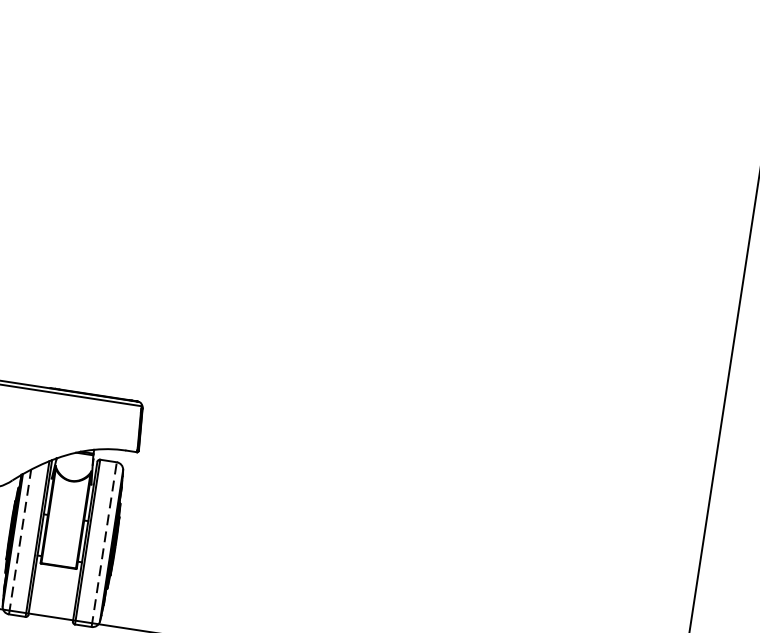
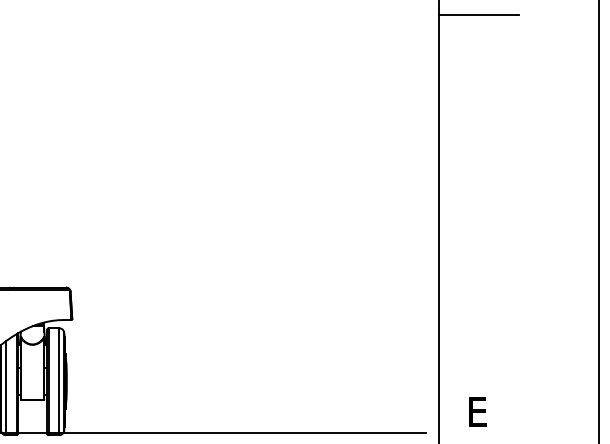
line: (19, 542) -> (5, 388), dashed -> solid
line: (104, 544) -> (59, 381), dashed -> solid

